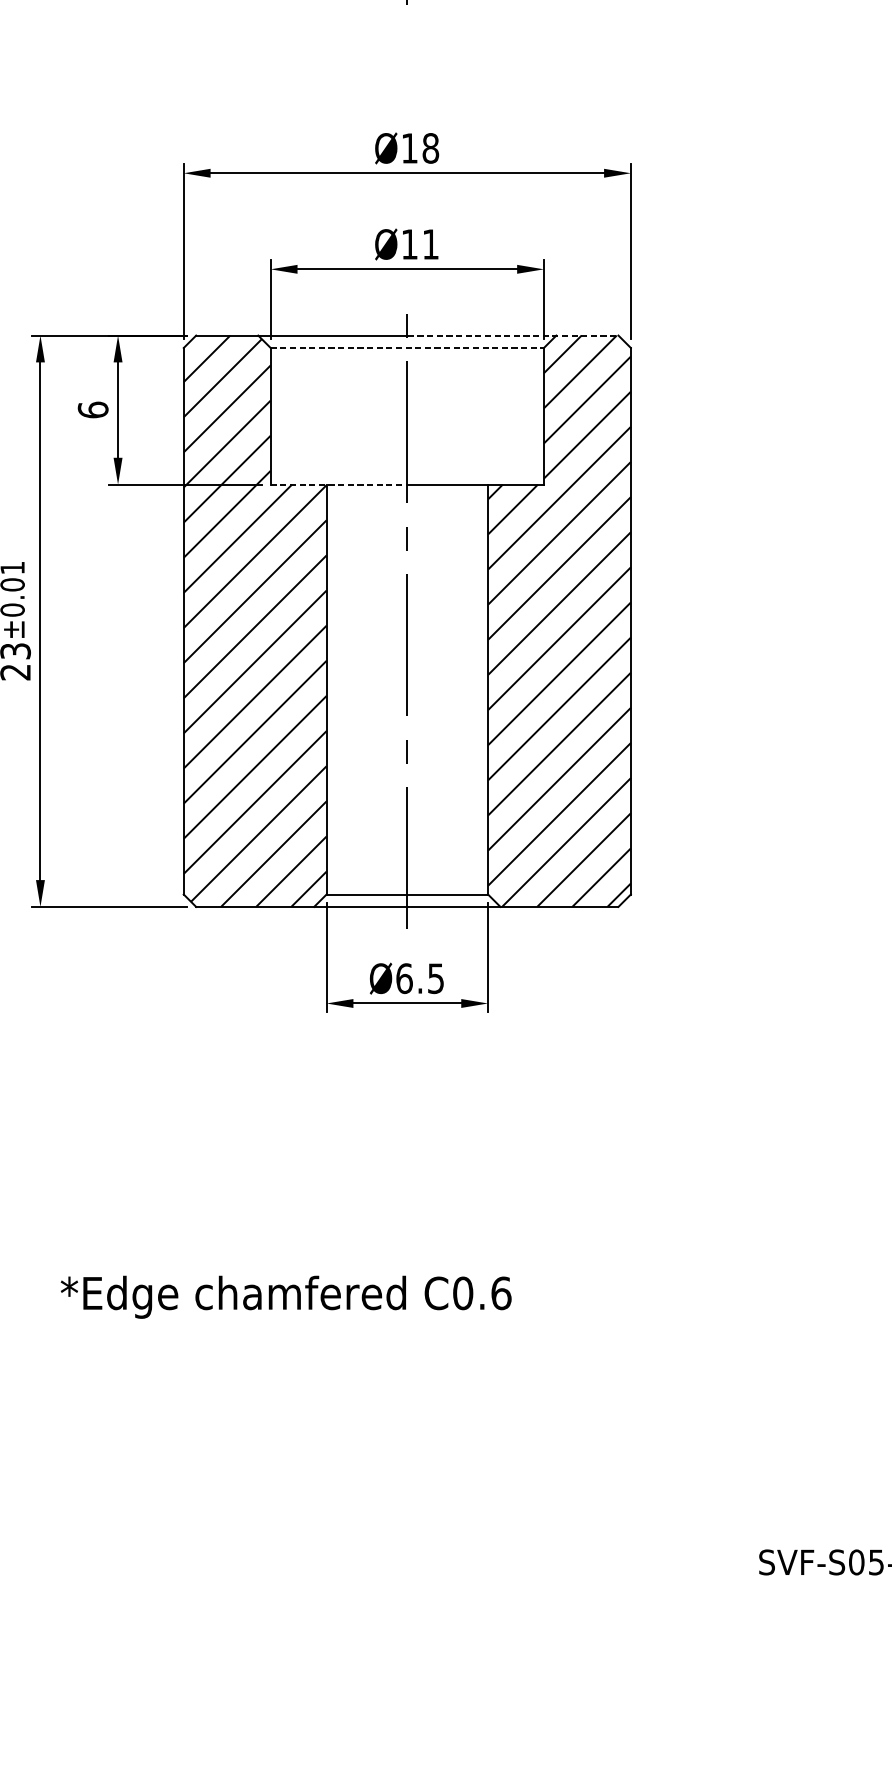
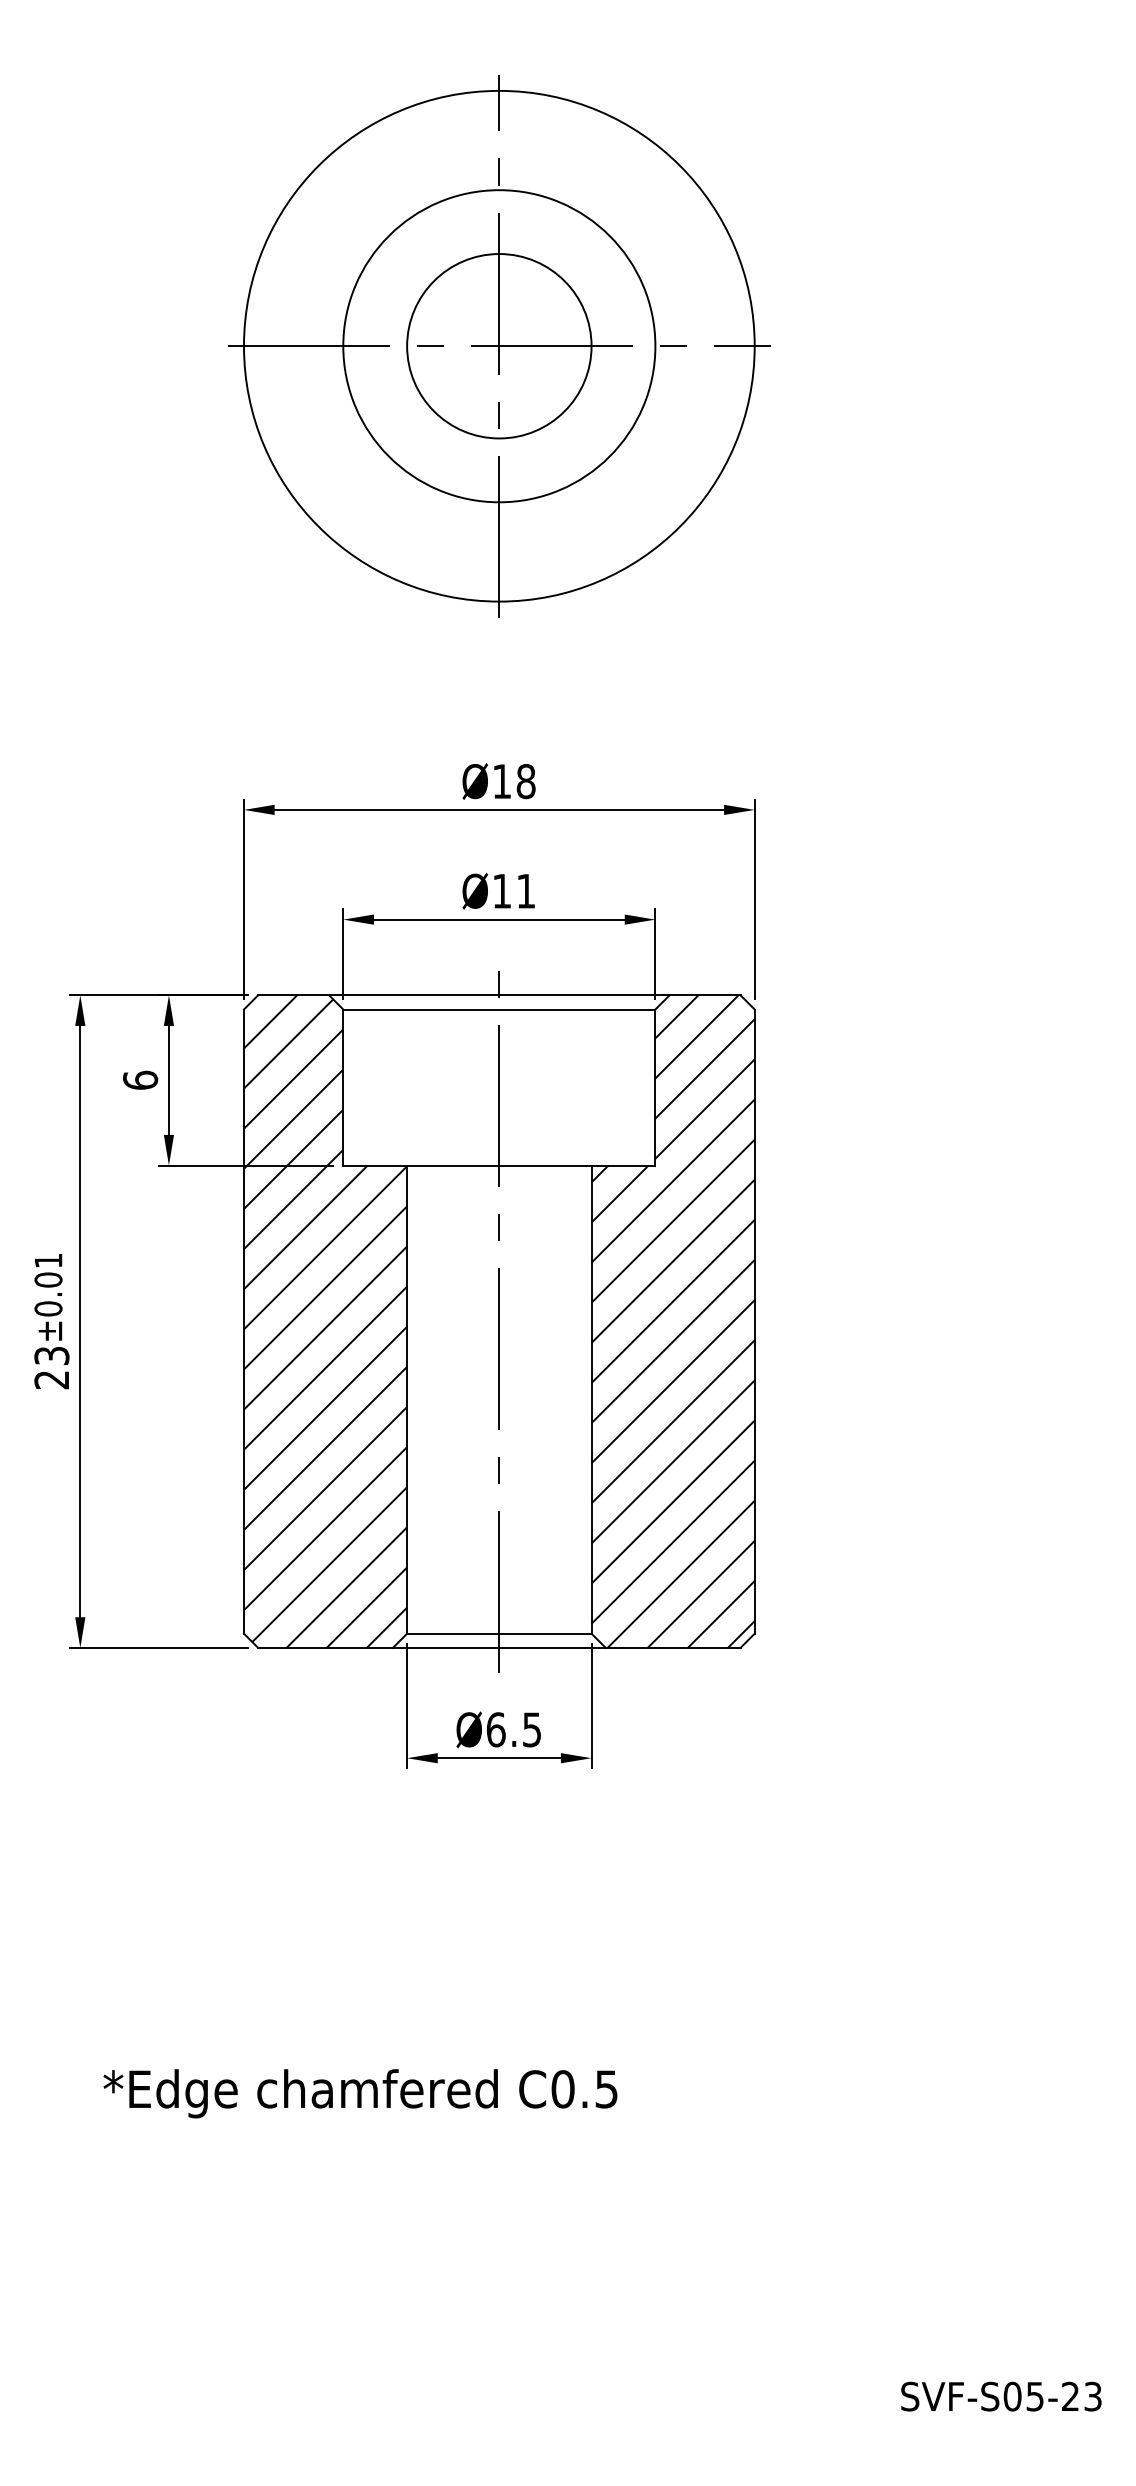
line: (513, 335) -> (620, 995), dashed -> solid
line: (407, 347) -> (499, 1009), dashed -> solid
line: (339, 484) -> (421, 1165), dashed -> solid
text: (501, 1293) -> (606, 2089), C0.6 -> C0.5

